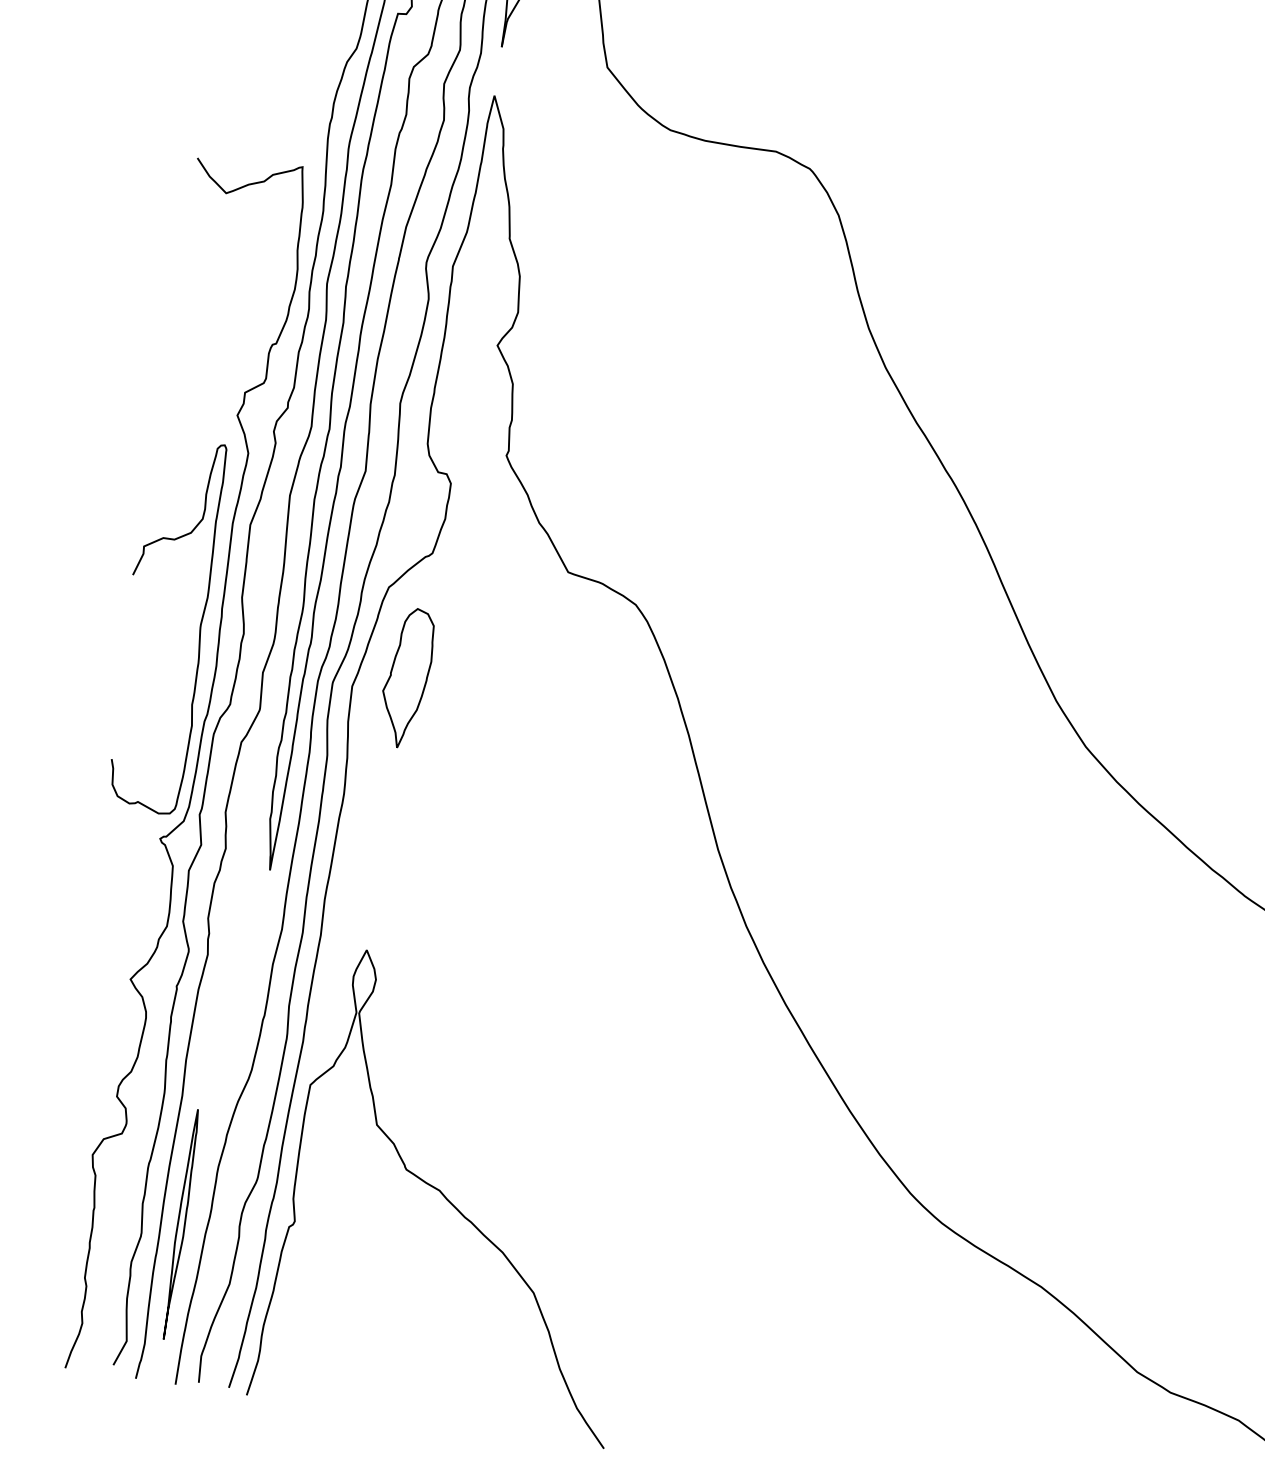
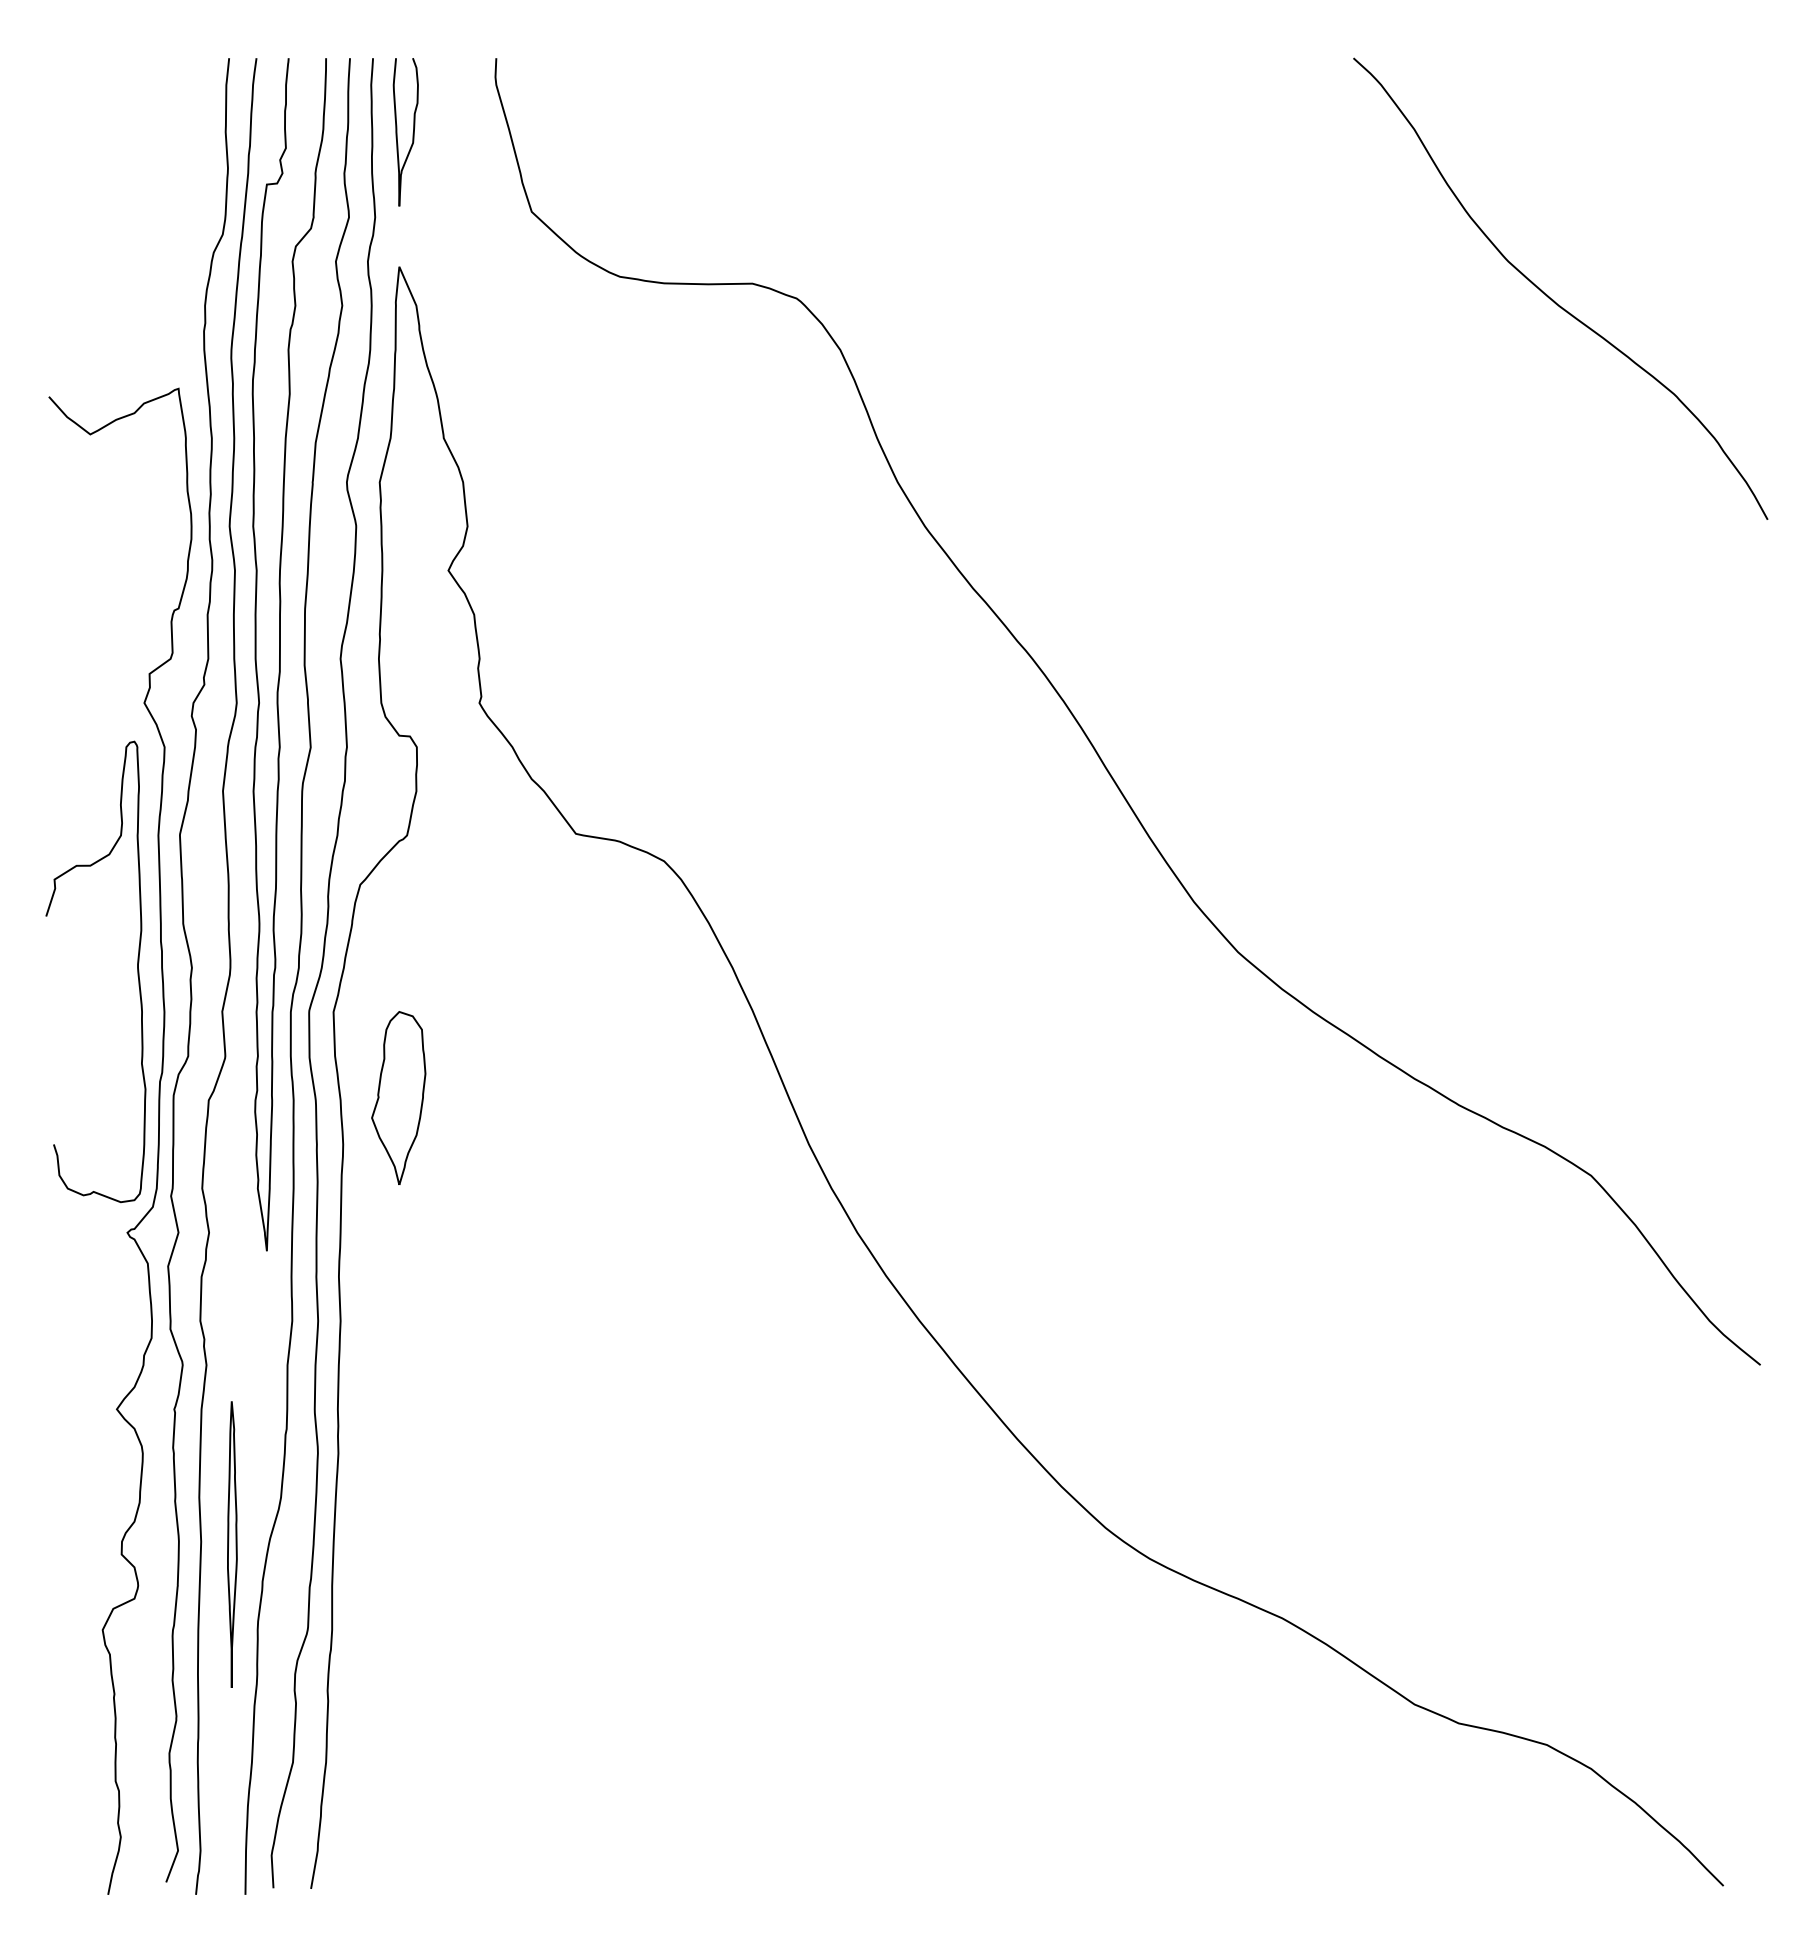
part: (406, 677) -> (398, 1097), moved
curve: (451, 1202) -> (548, 1622), removed
part: (181, 1224) -> (232, 1544), moved

